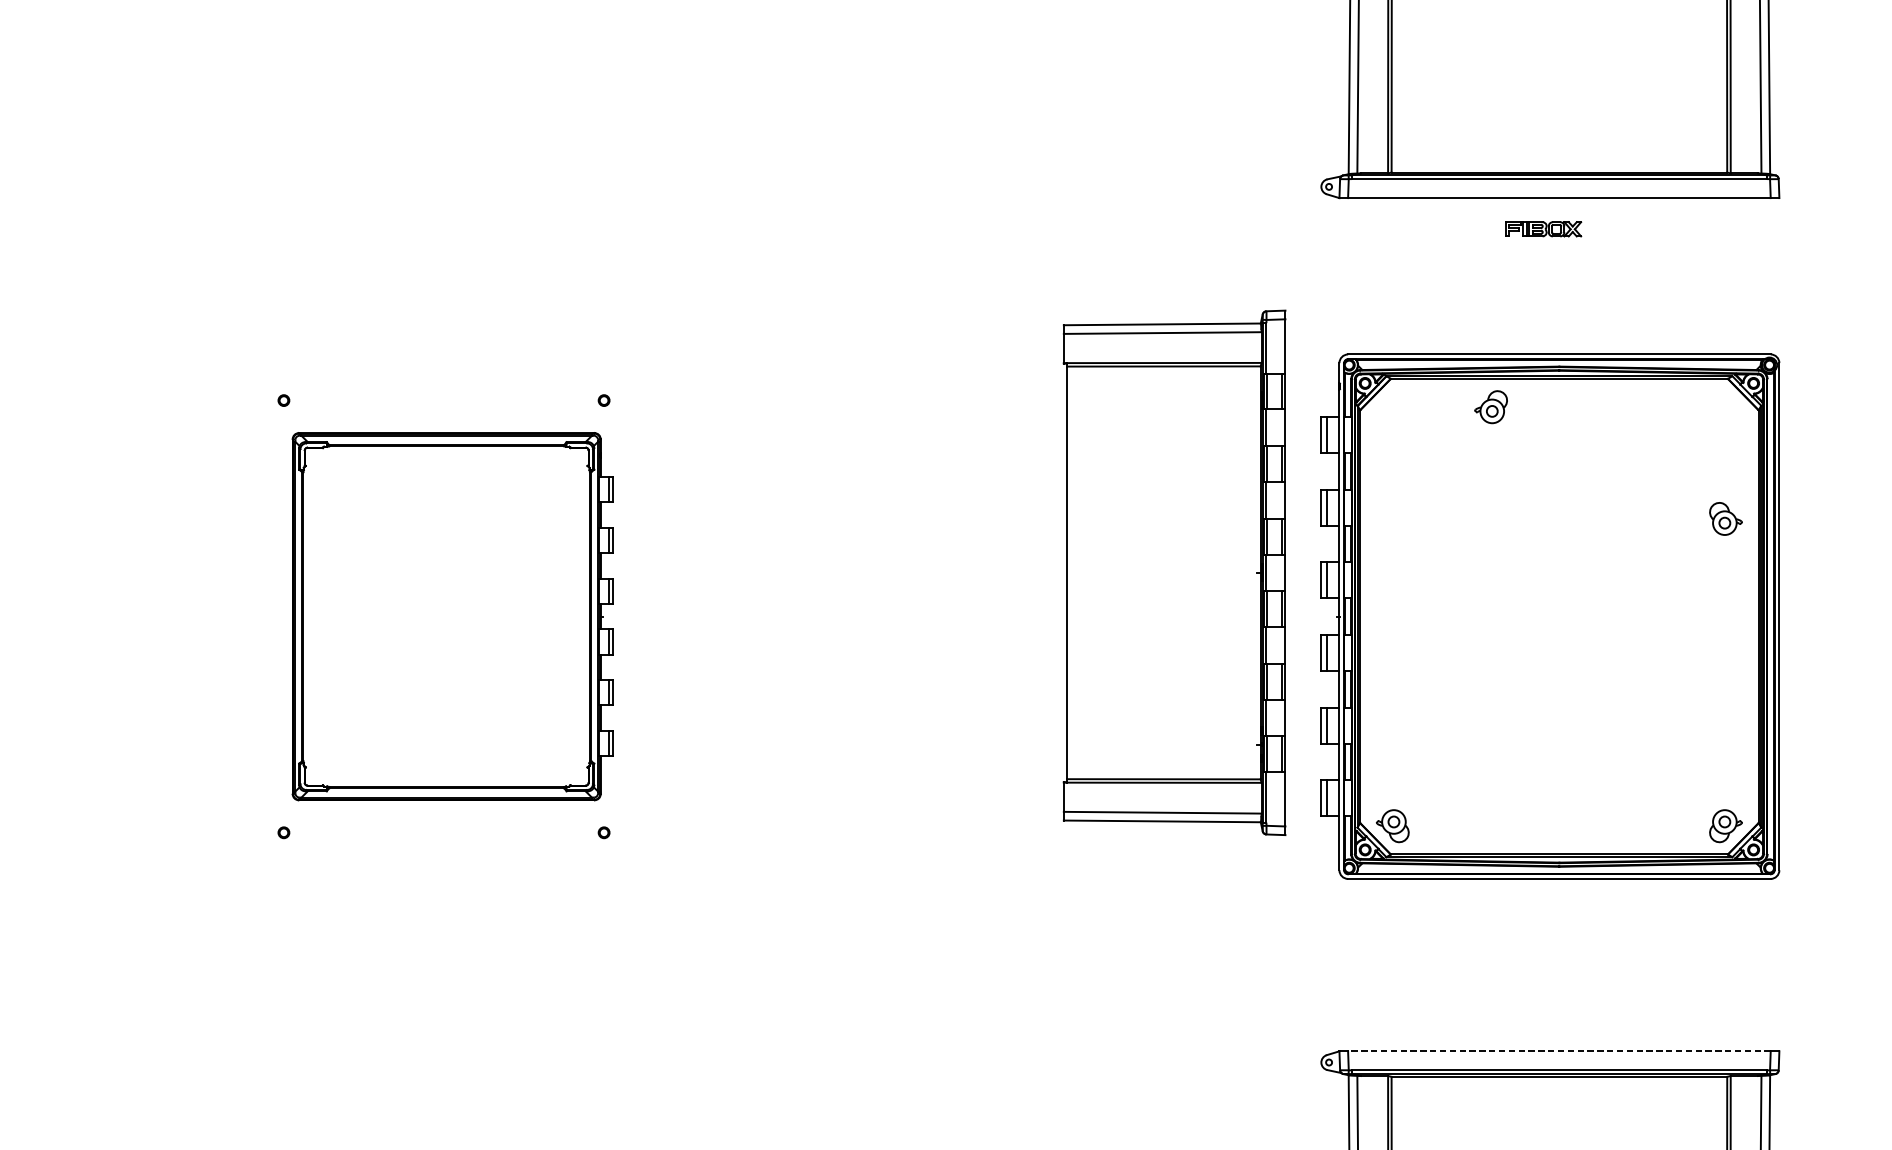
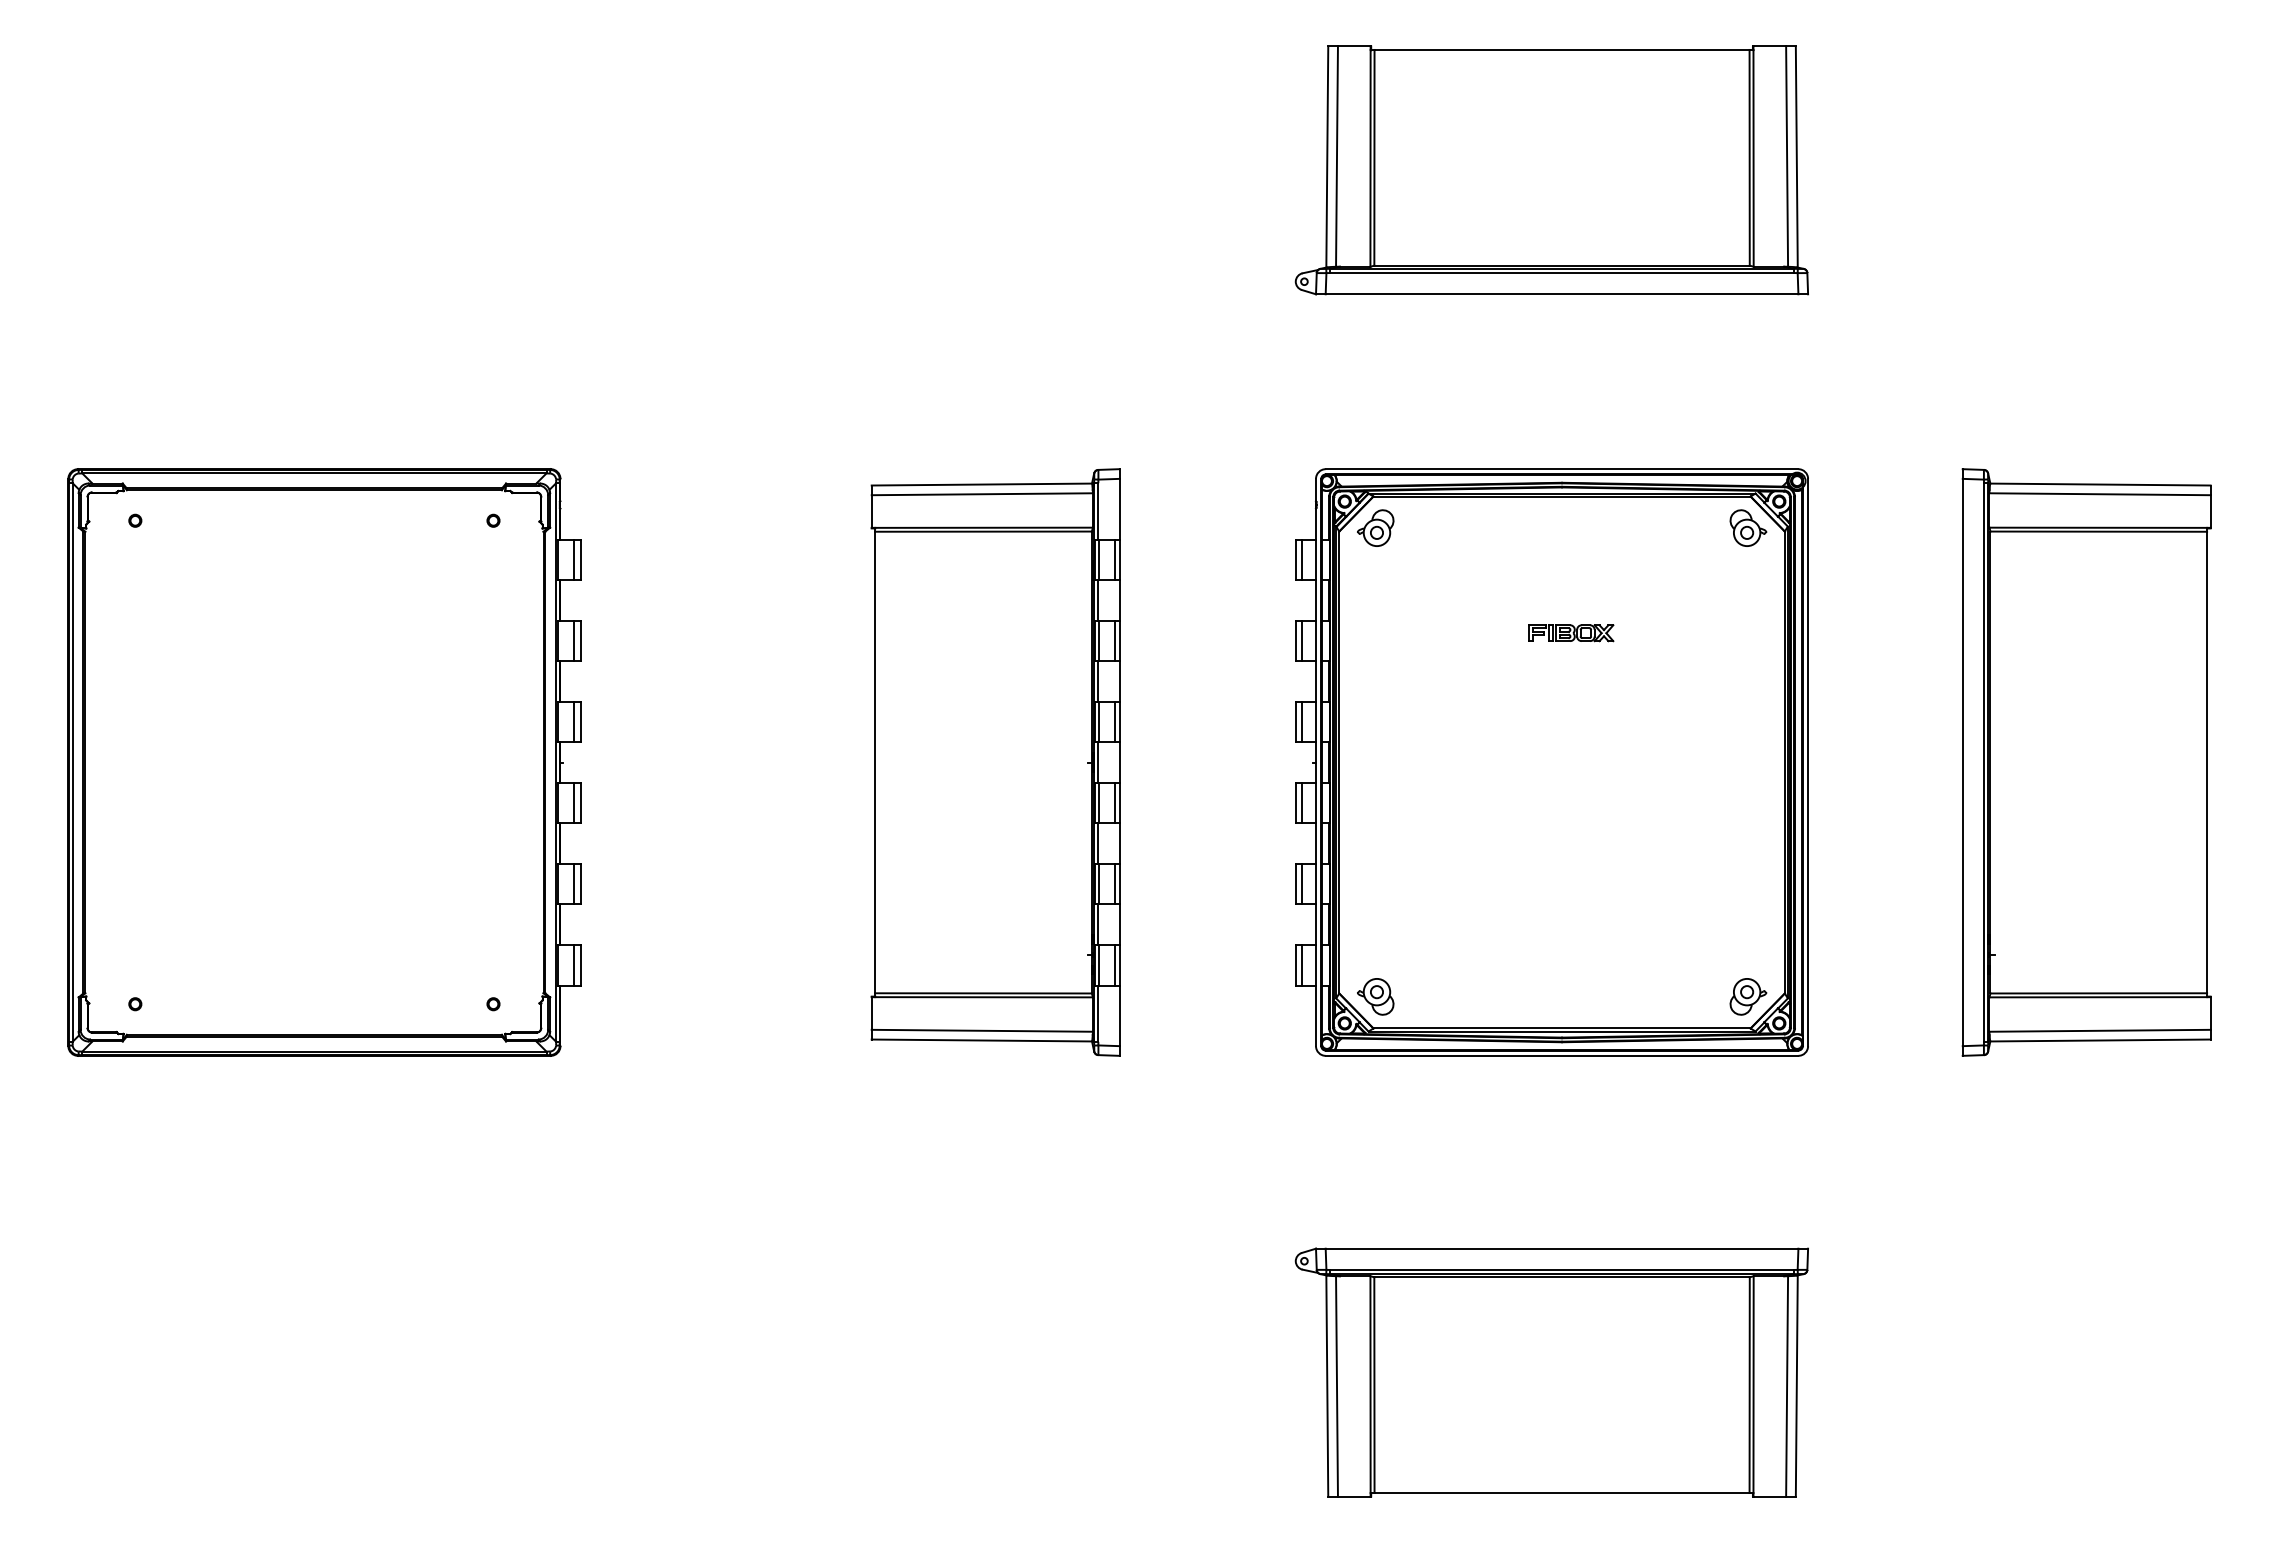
part: (1543, 229) -> (1571, 633), moved
part: (1490, 406) -> (1375, 527), moved
part: (1726, 518) -> (1748, 527), moved
part: (1174, 572) -> (995, 762), moved
part: (453, 616) -> (324, 762), size x1.43
line: (1558, 1051) -> (1561, 1248), dashed -> solid

